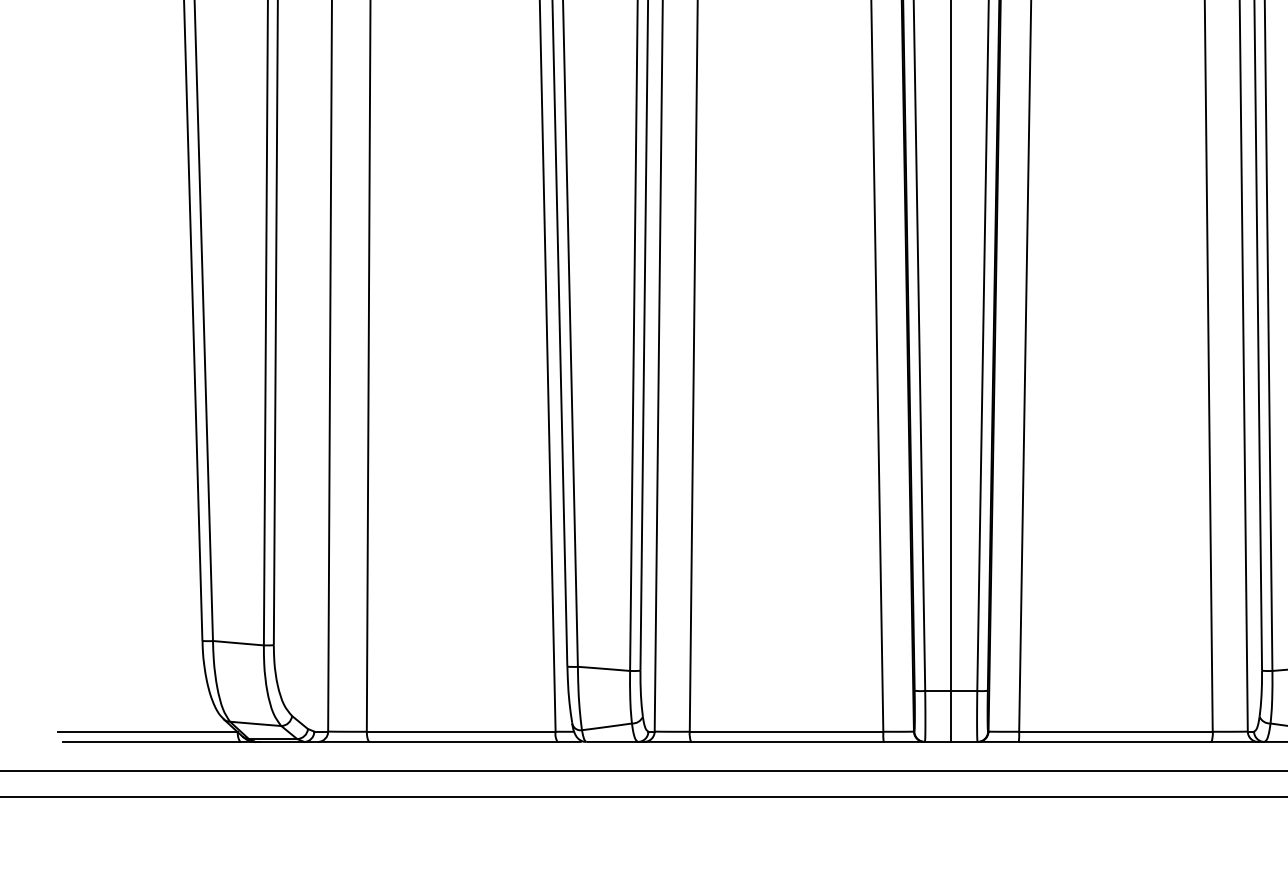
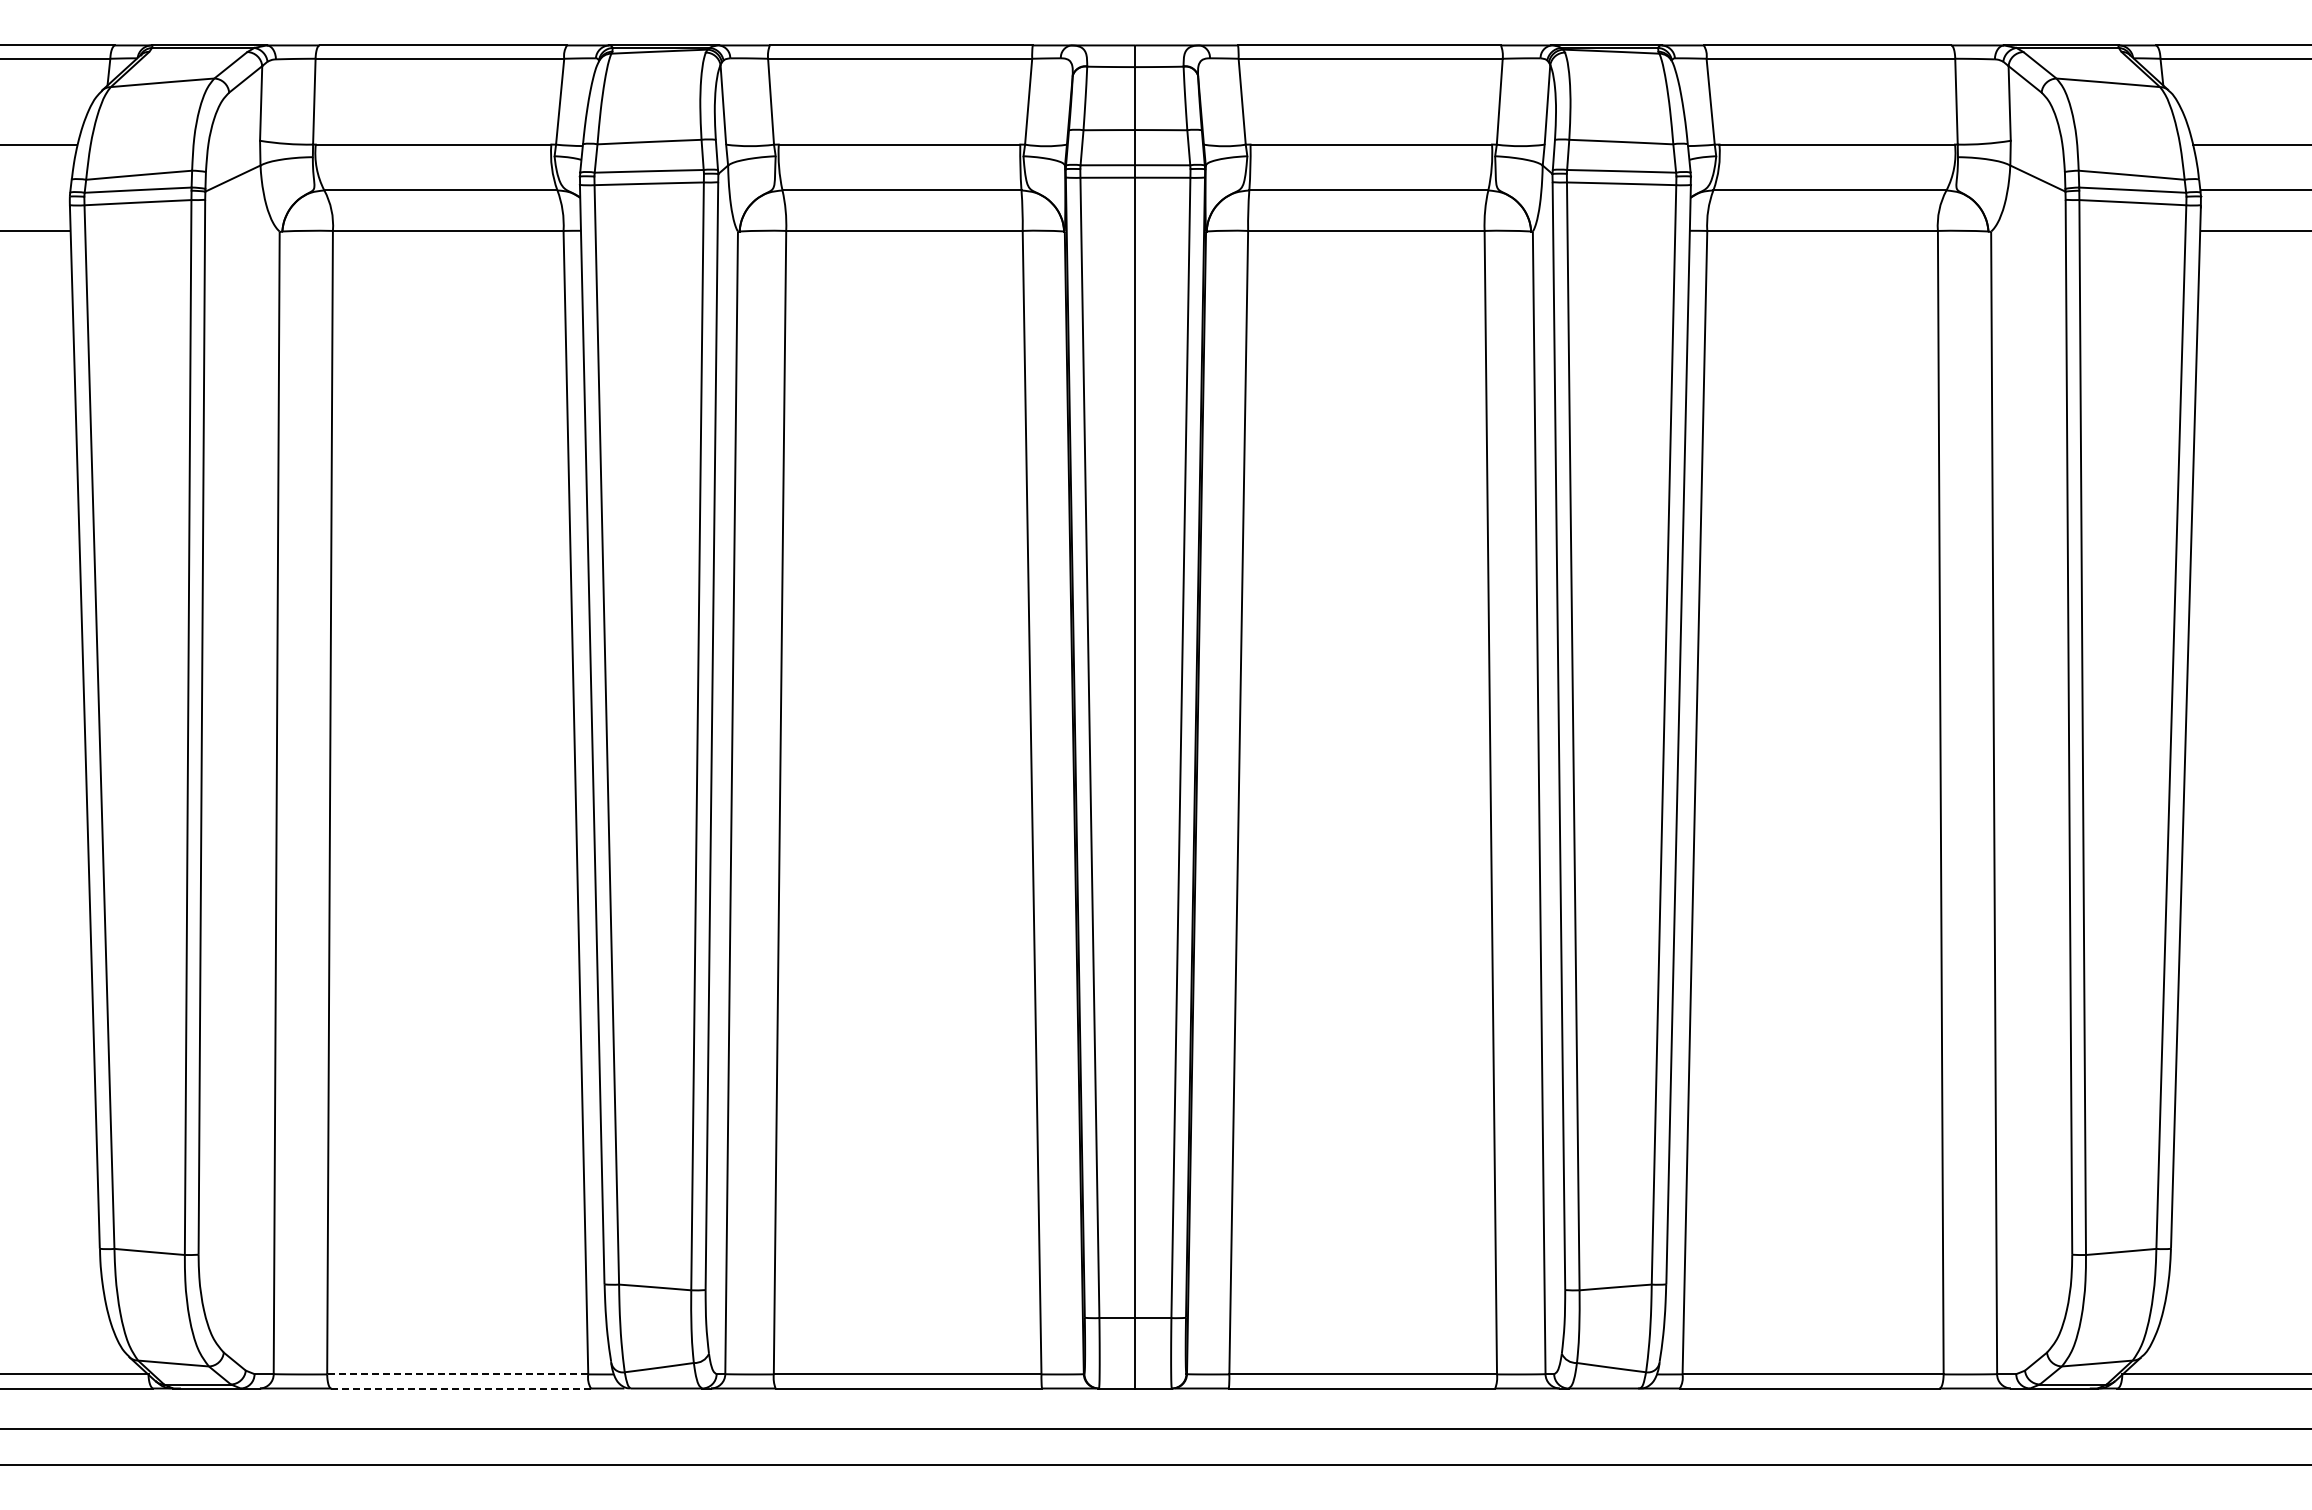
line: (461, 731) -> (457, 1374), solid -> dashed
line: (463, 741) -> (461, 1388), solid -> dashed

